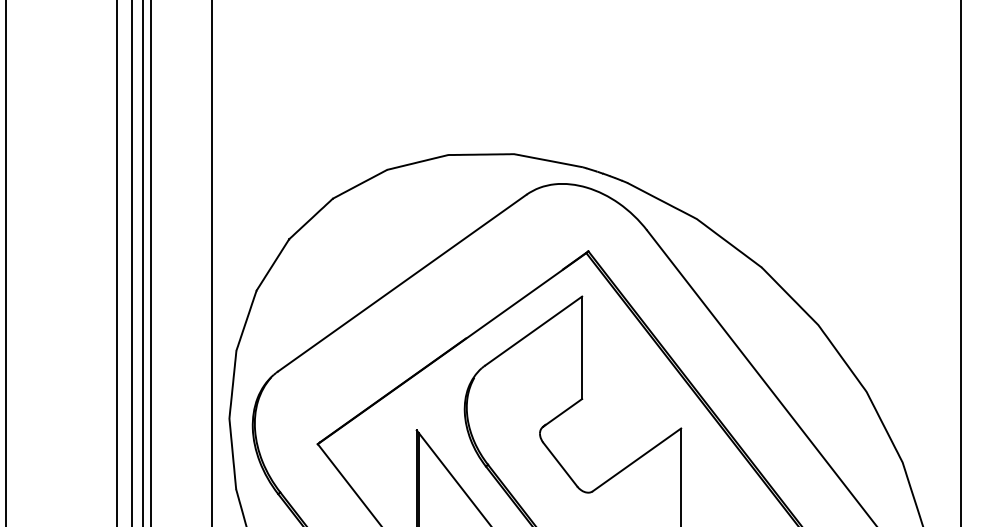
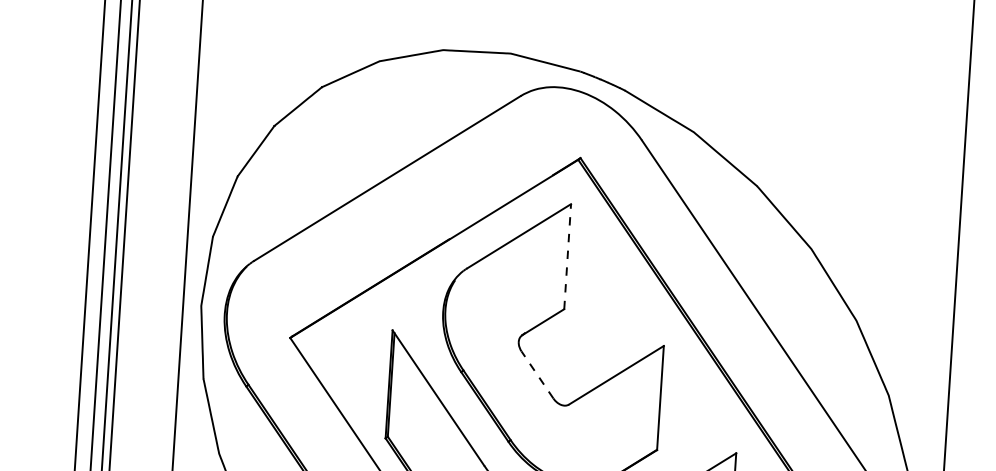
line: (582, 347) -> (568, 256), solid -> dashed
line: (560, 464) -> (537, 374), solid -> dashed

